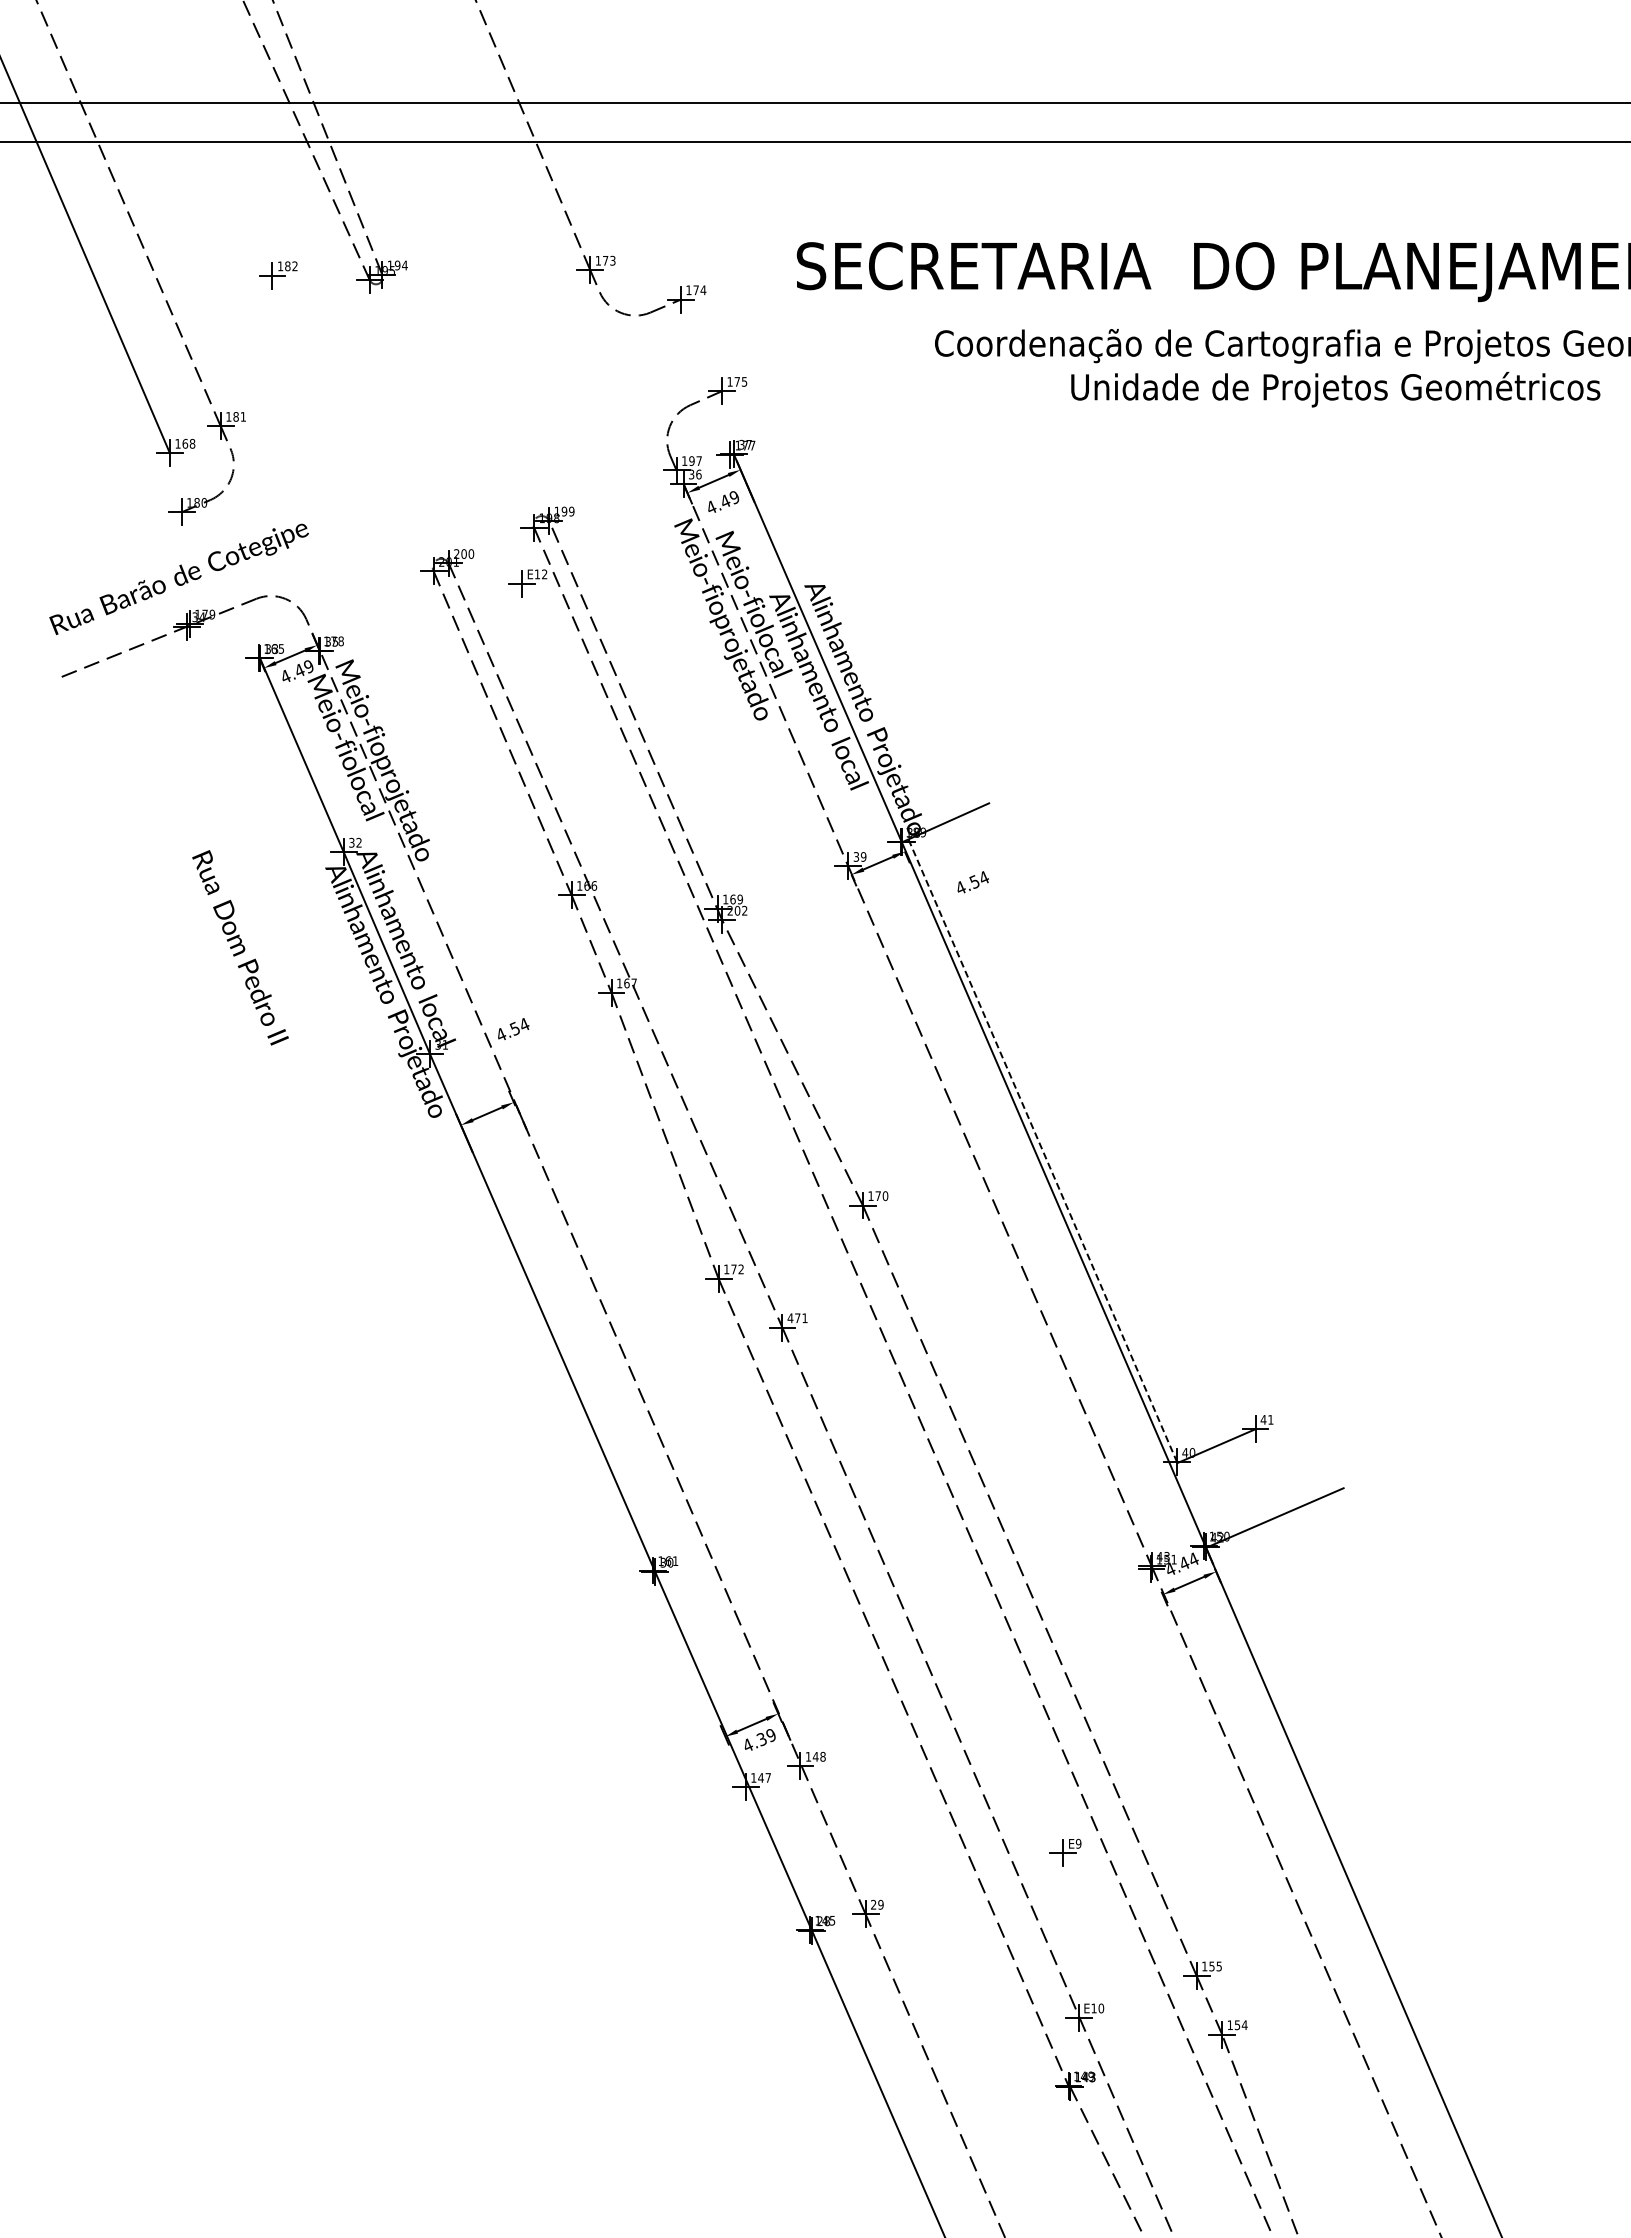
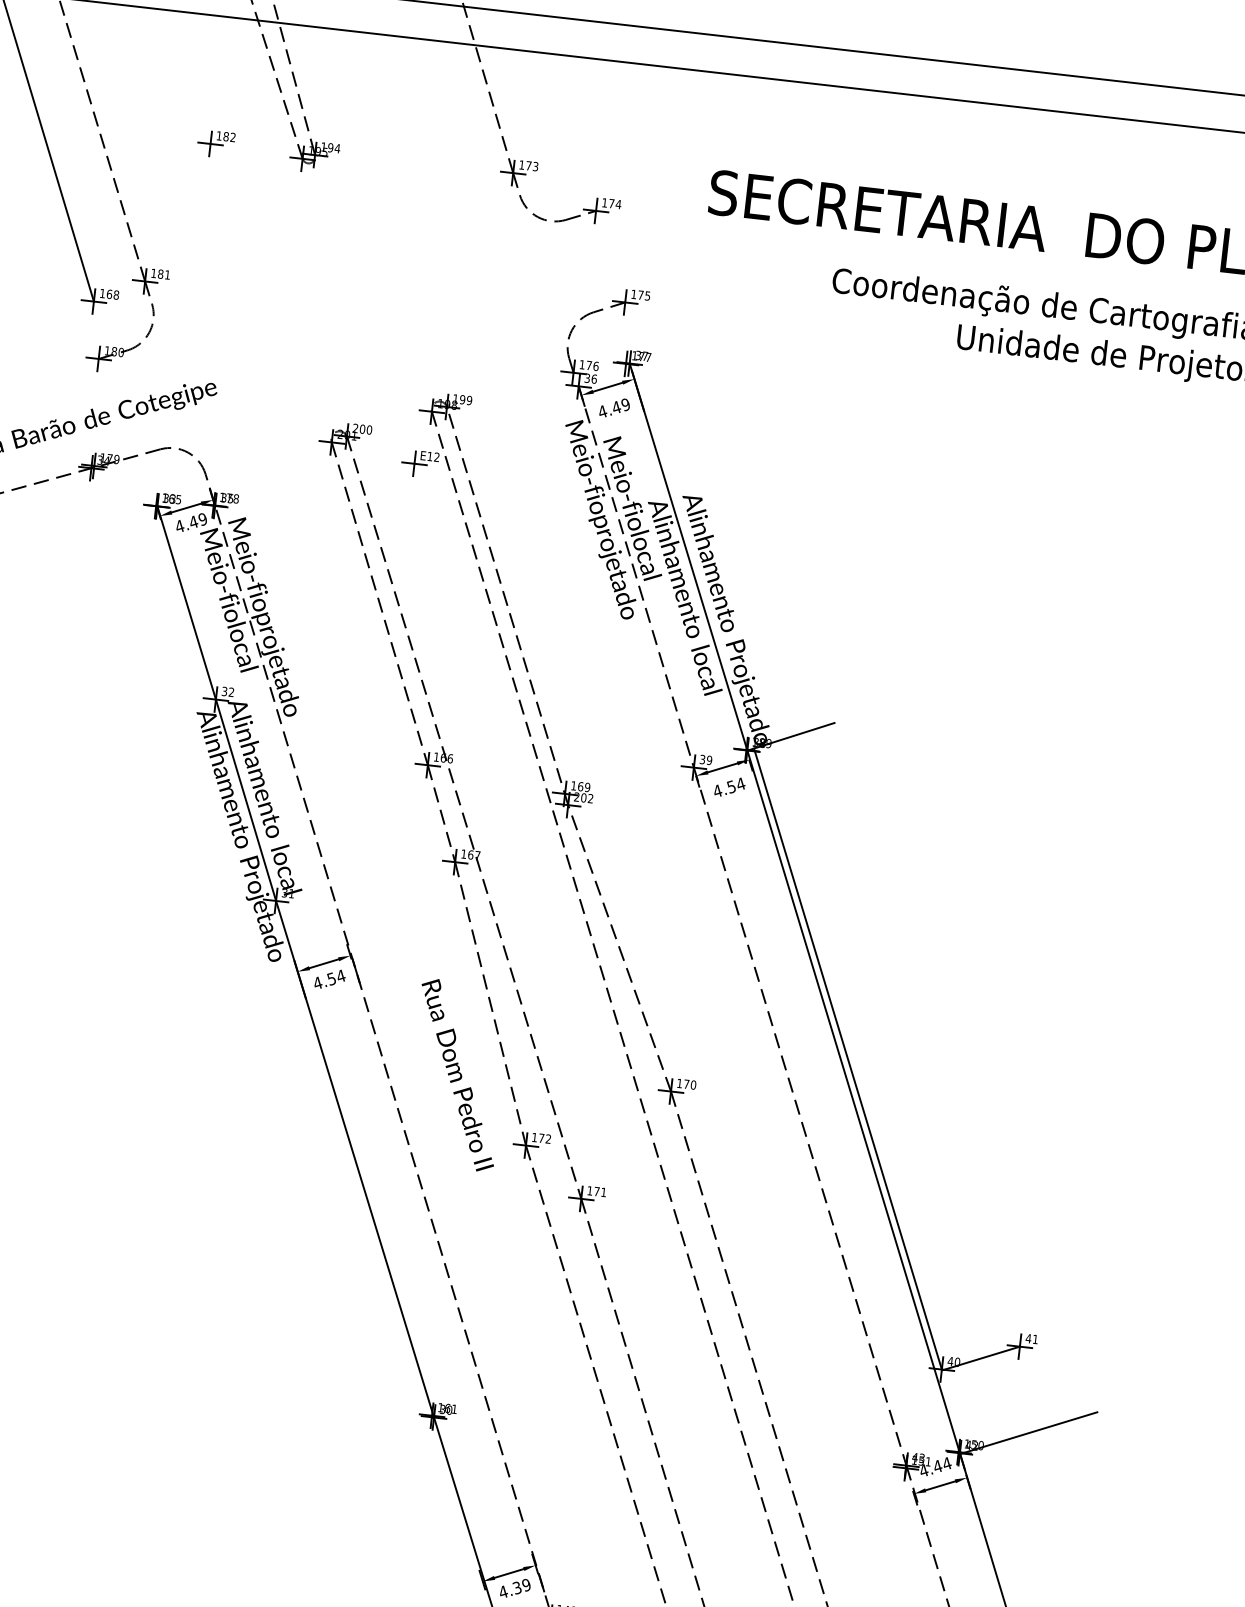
text: (695, 461) -> (592, 366), 197 -> 176
text: (972, 882) -> (729, 787), moved
text: (240, 947) -> (457, 1074), moved
text: (513, 1028) -> (330, 978), moved
line: (1042, 1150) -> (847, 1058), dashed -> solid
text: (790, 1318) -> (589, 1191), 471 -> 171

